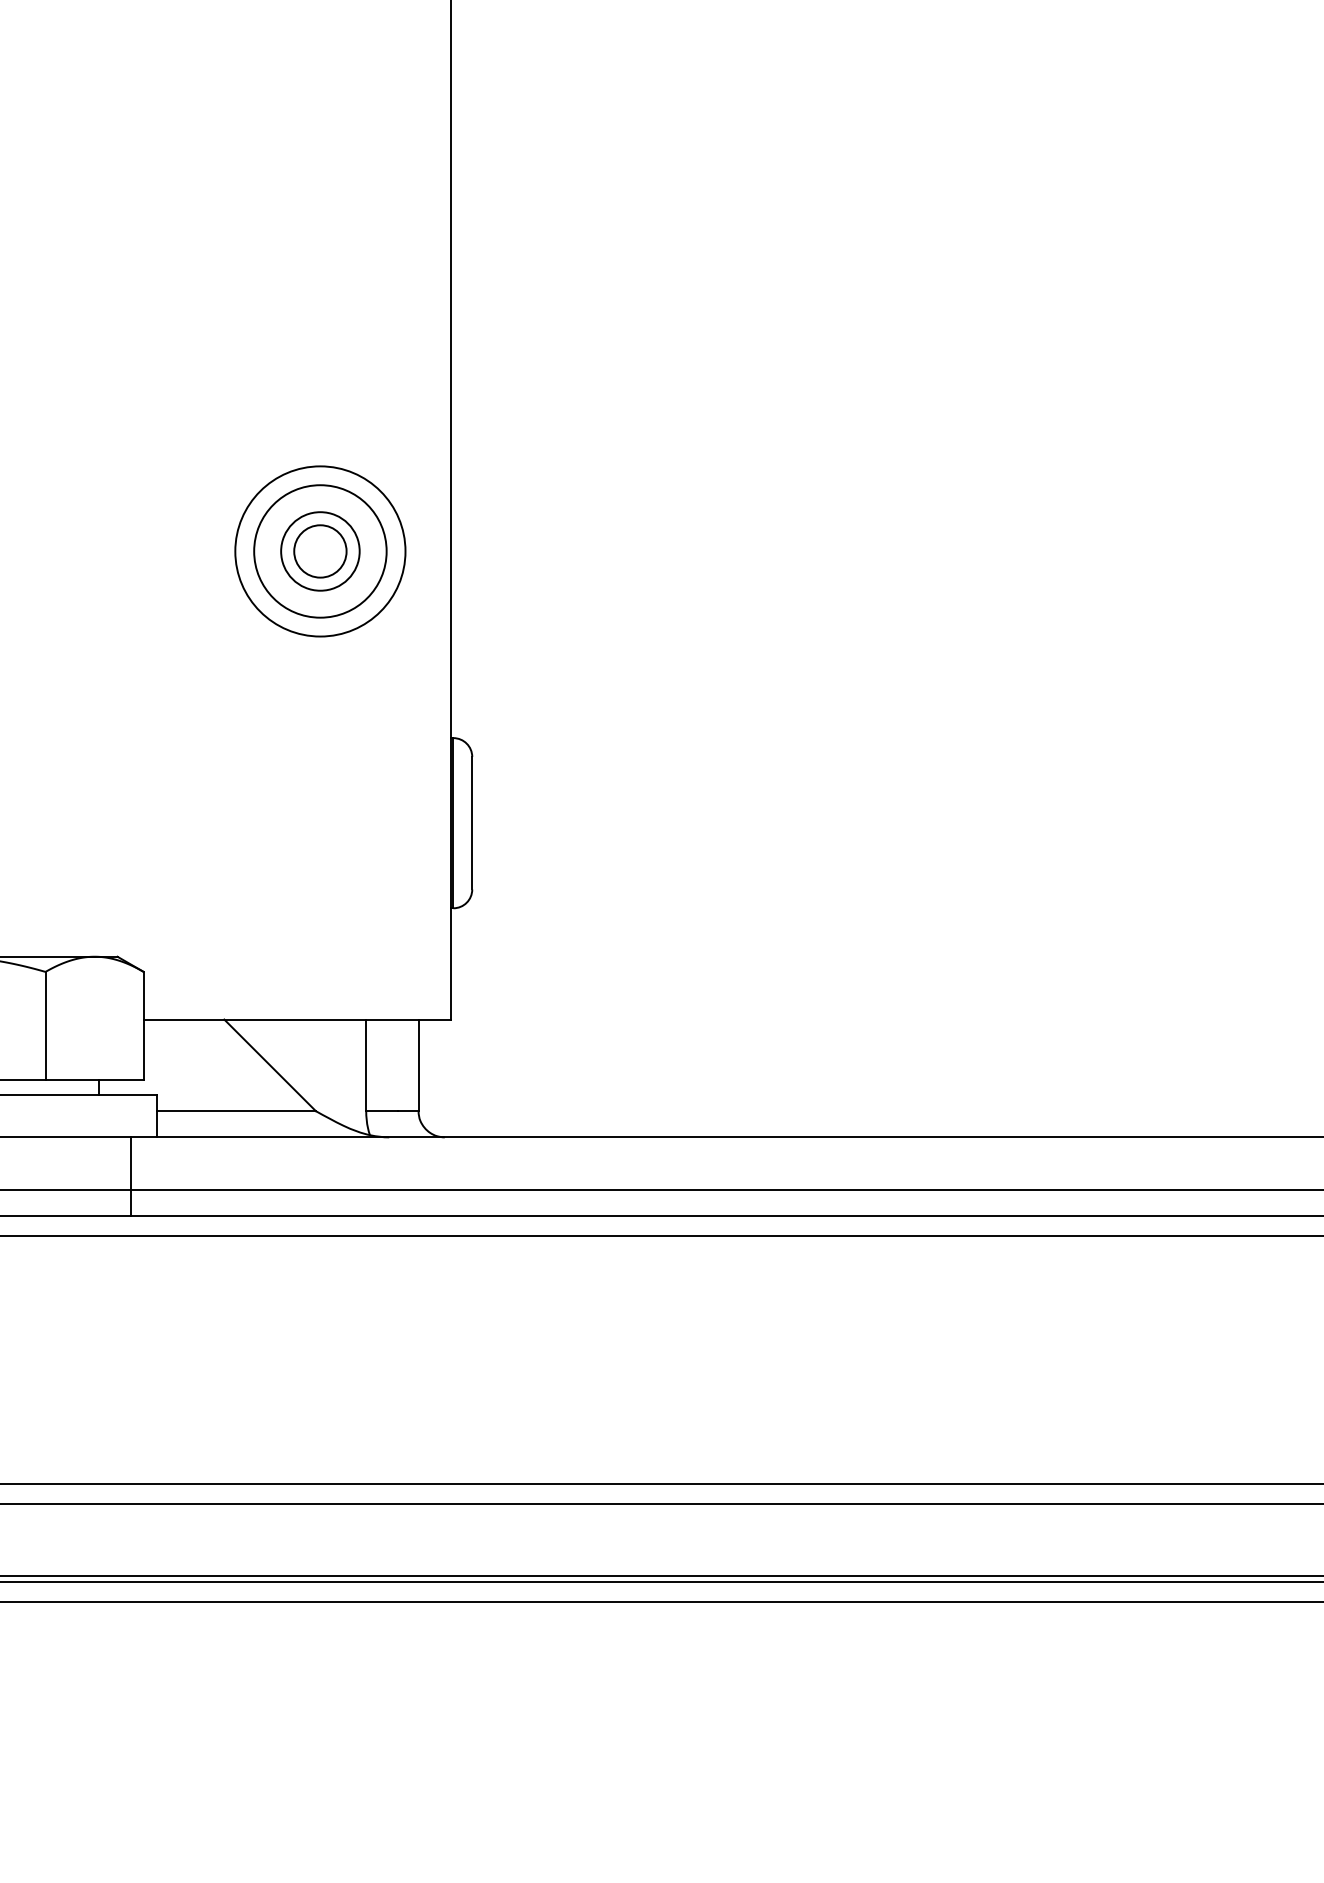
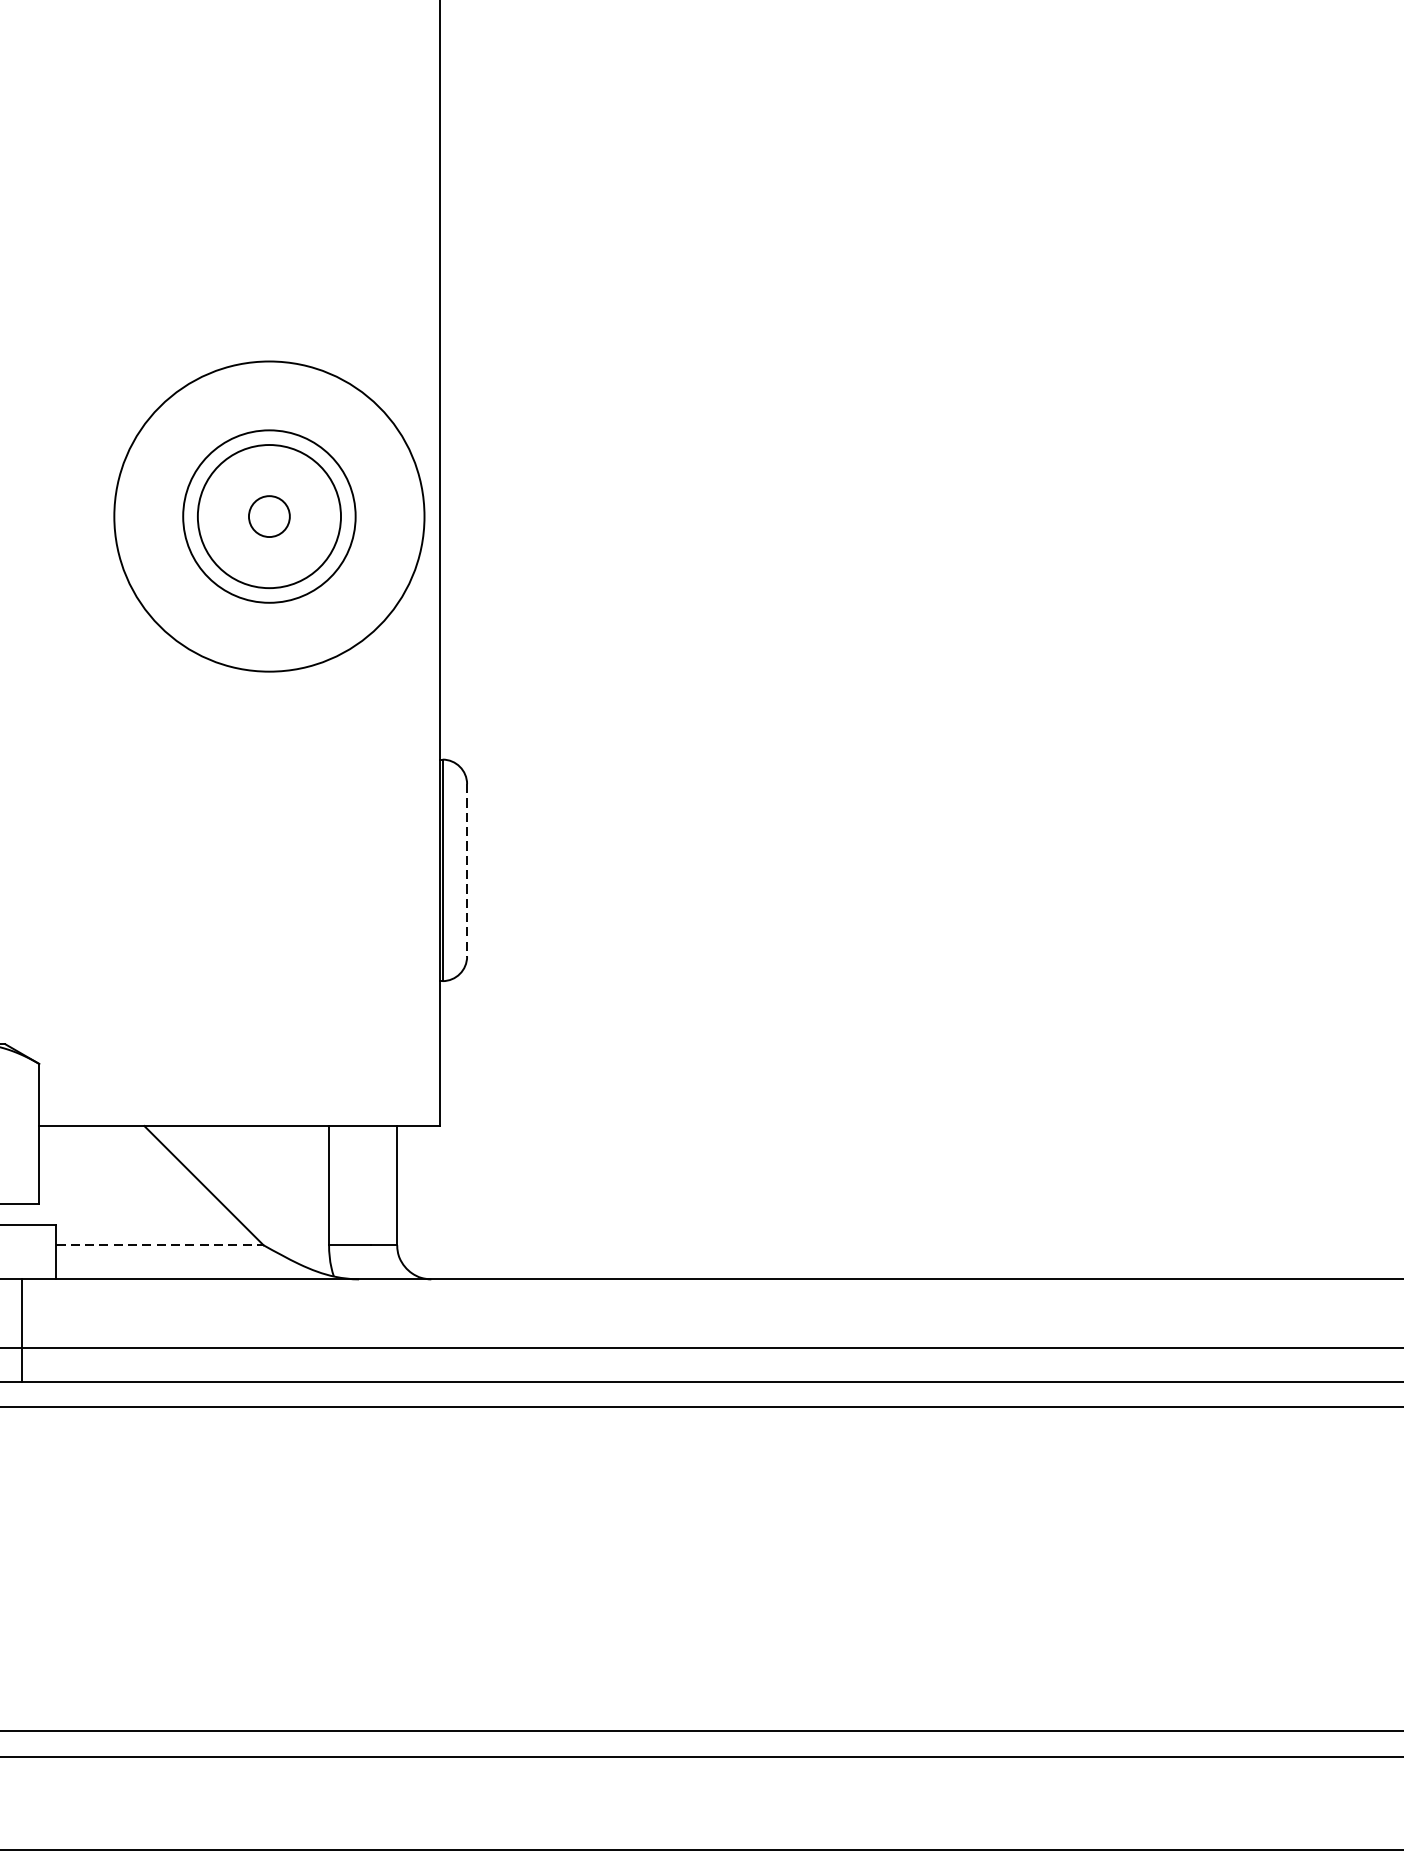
circle: (320, 551) -> (269, 516), size x0.6
circle: (320, 551) -> (269, 516), size x1.4
circle: (320, 551) -> (269, 516), size x1.4
line: (472, 823) -> (467, 870), solid -> dashed
line: (236, 1111) -> (160, 1245), solid -> dashed

